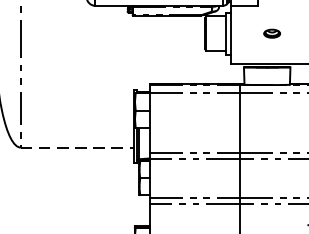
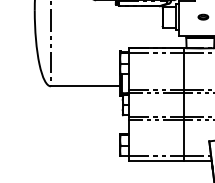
line: (77, 147) -> (85, 86), dashed -> solid

